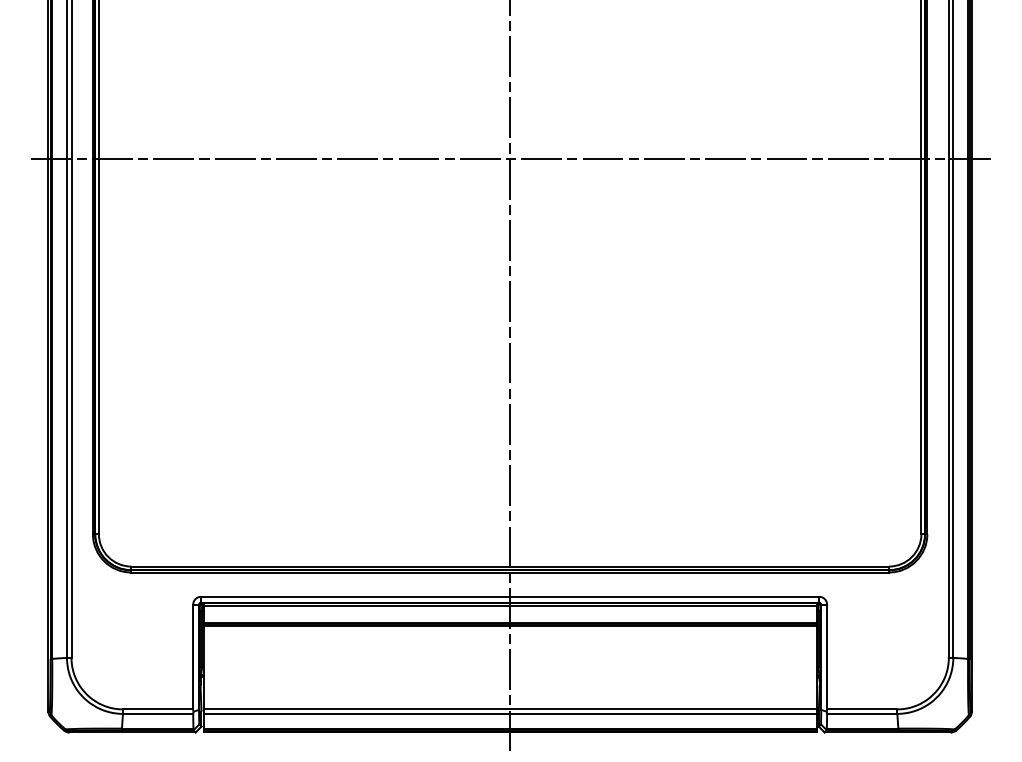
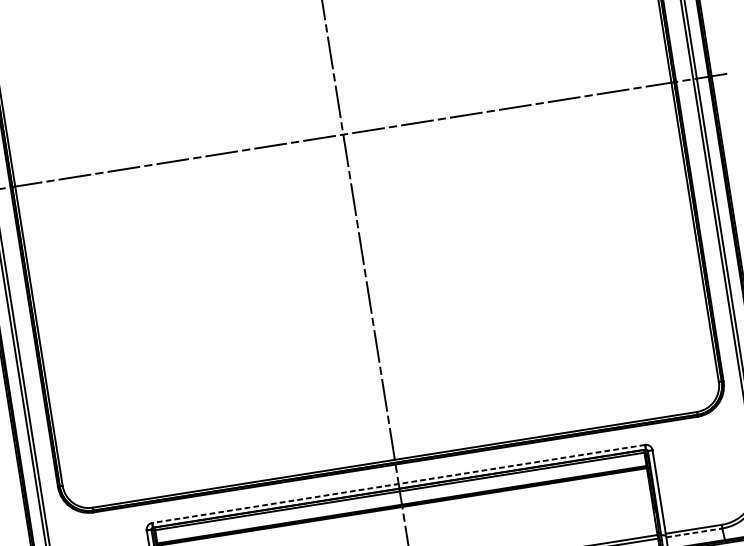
line: (510, 596) -> (398, 483), solid -> dashed
line: (862, 713) -> (694, 532), solid -> dashed

